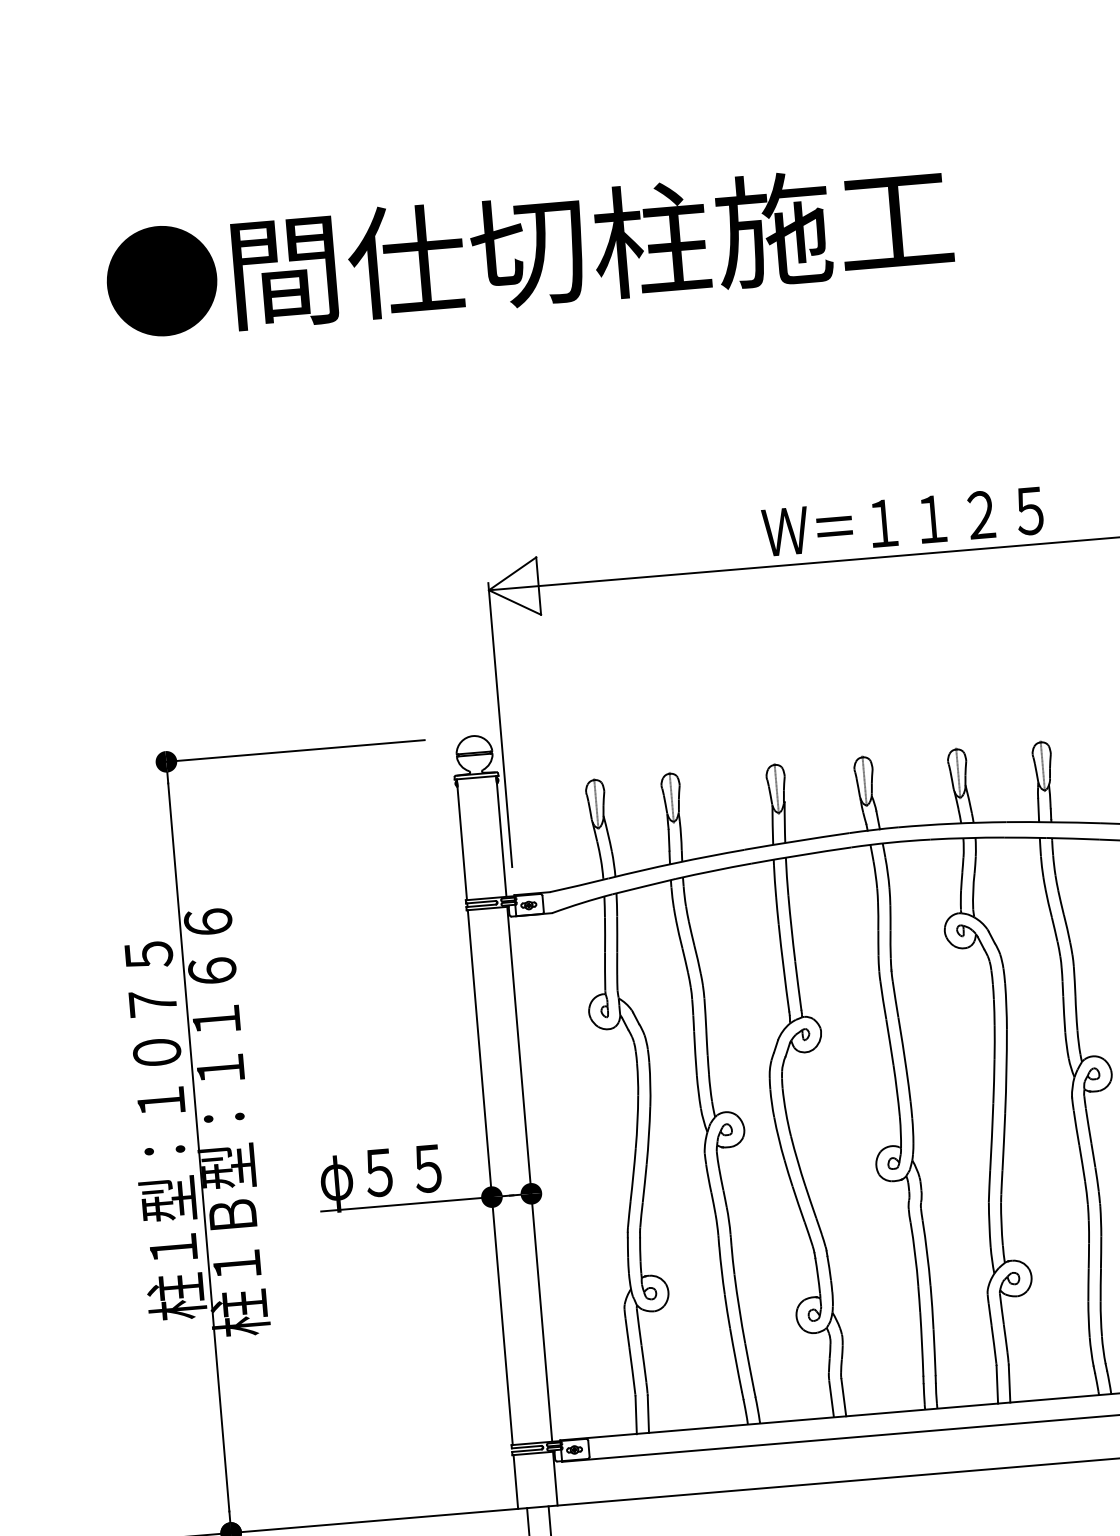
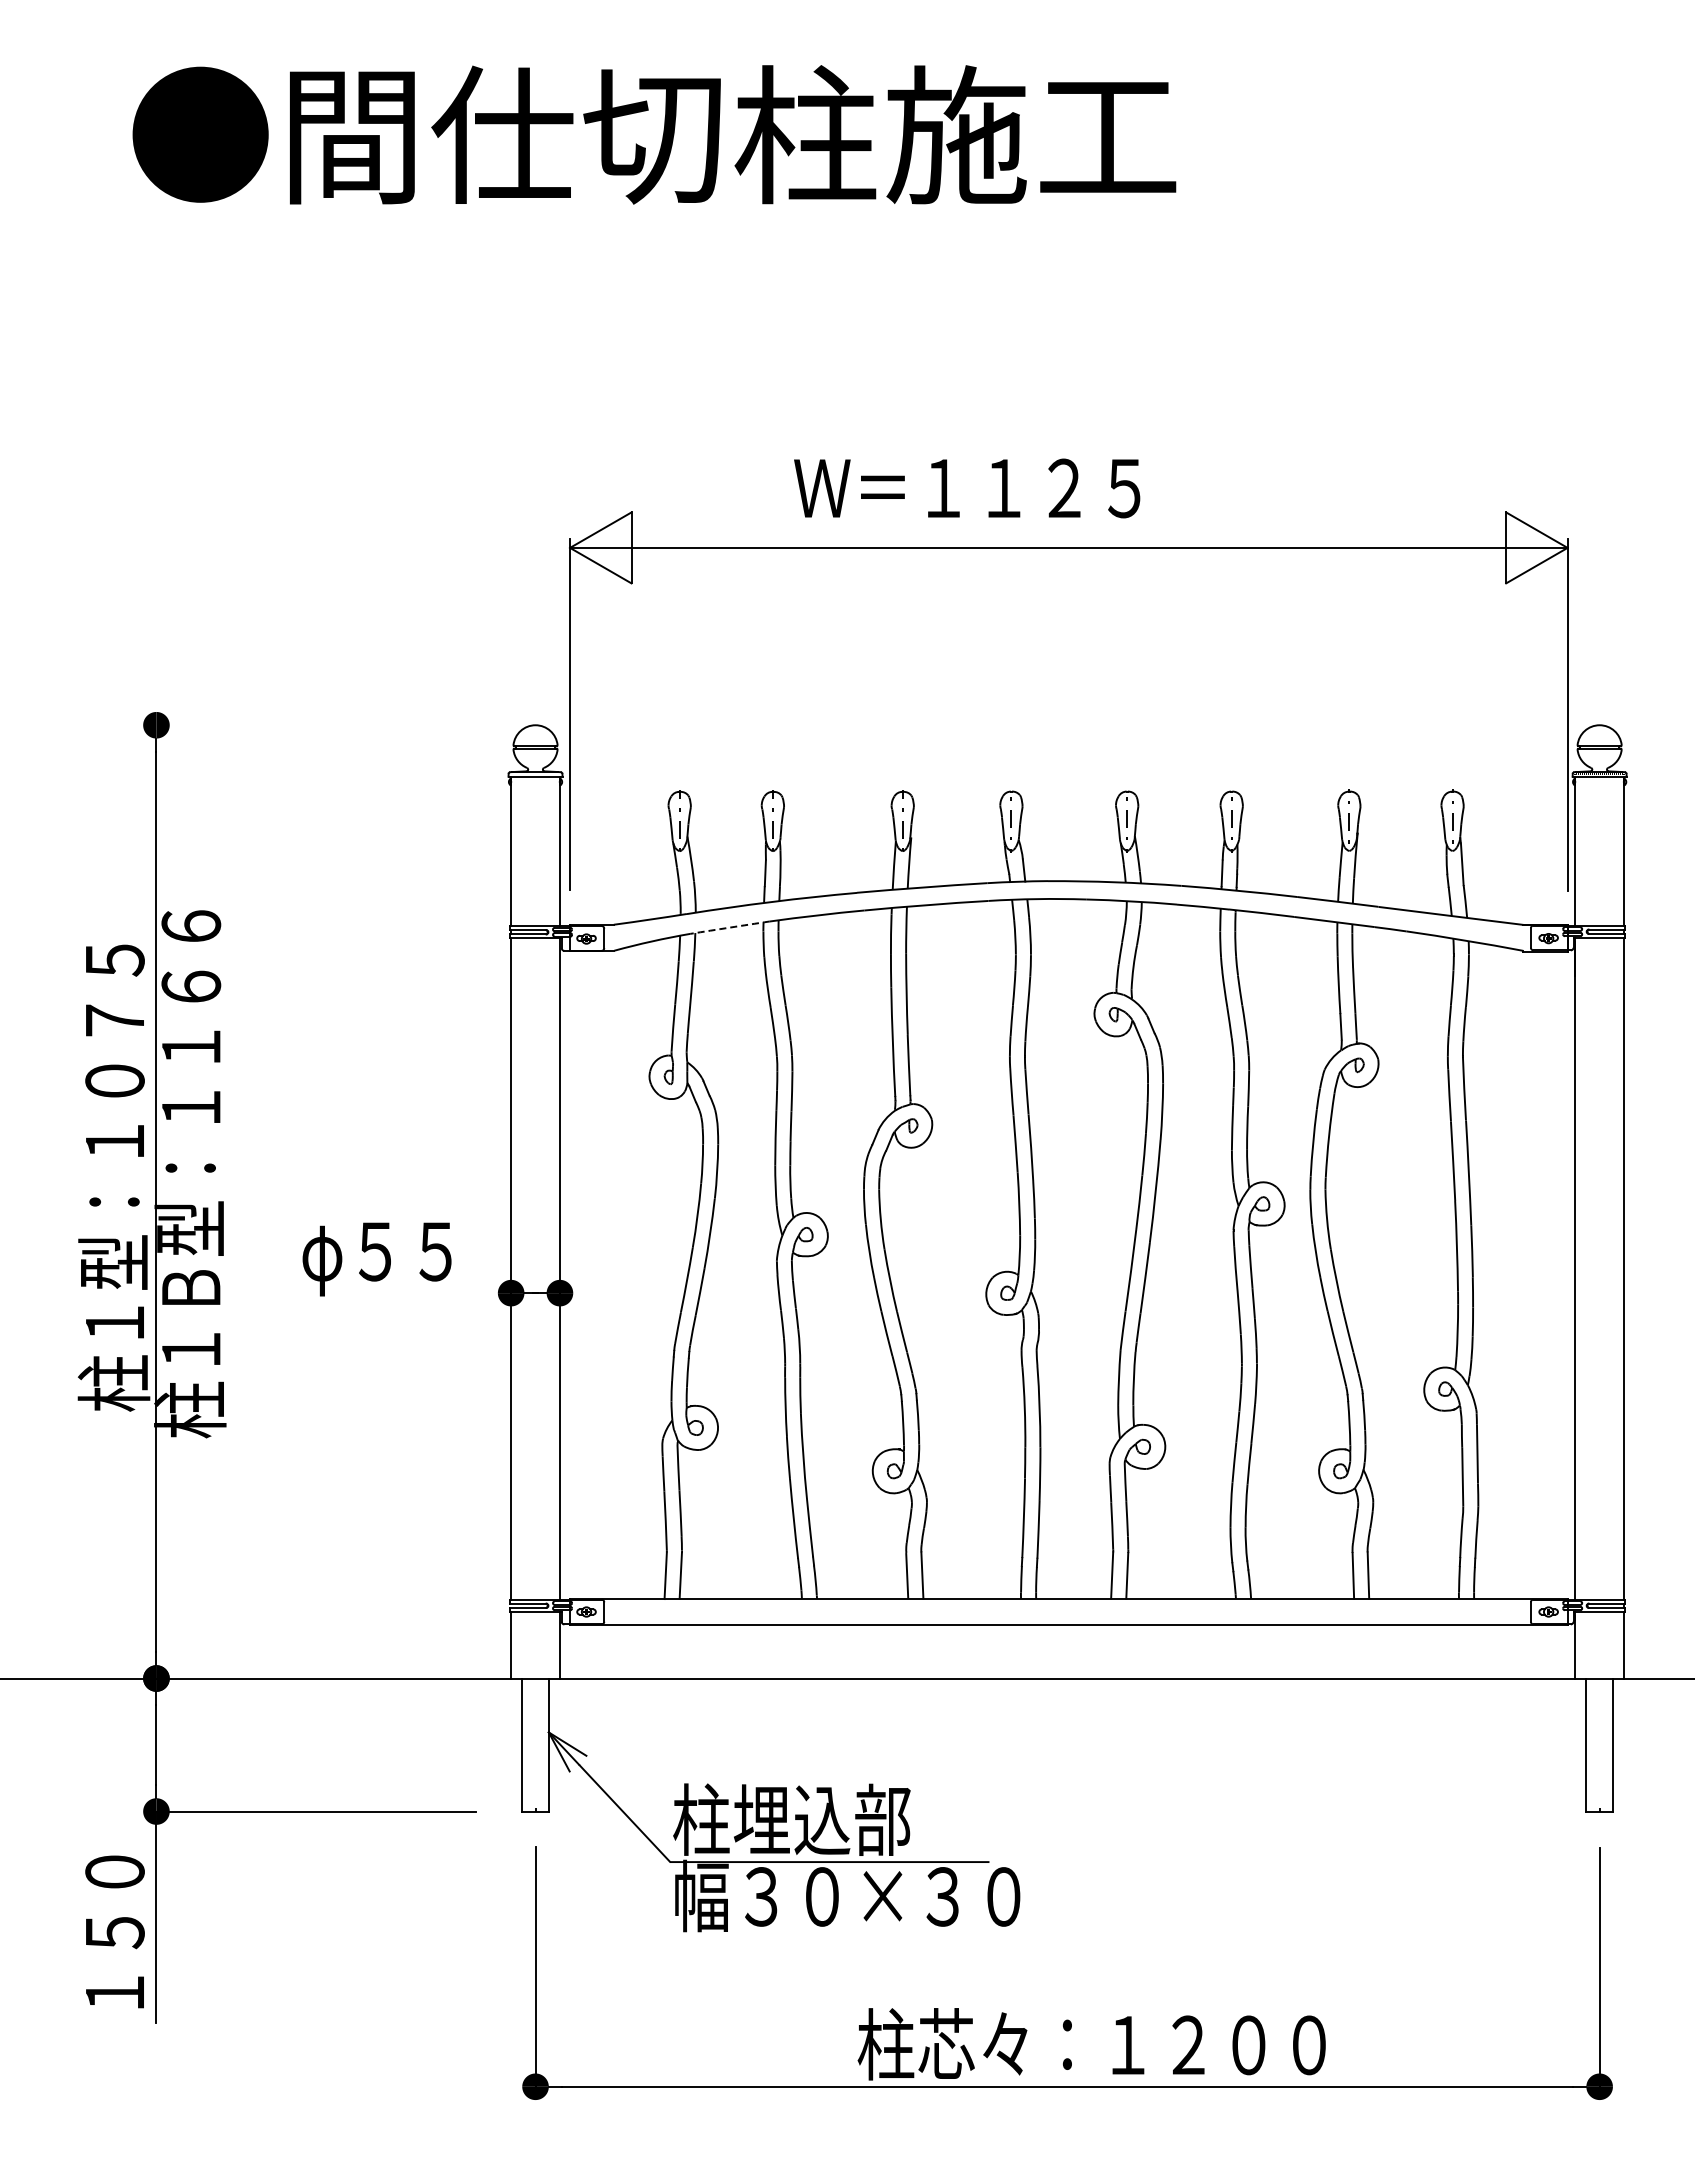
text: (903, 521) -> (967, 488), moved
line: (291, 751) -> (311, 725), removed
arc: (644, 886) -> (730, 927), solid -> dashed
line: (406, 1204) -> (405, 1293), removed

